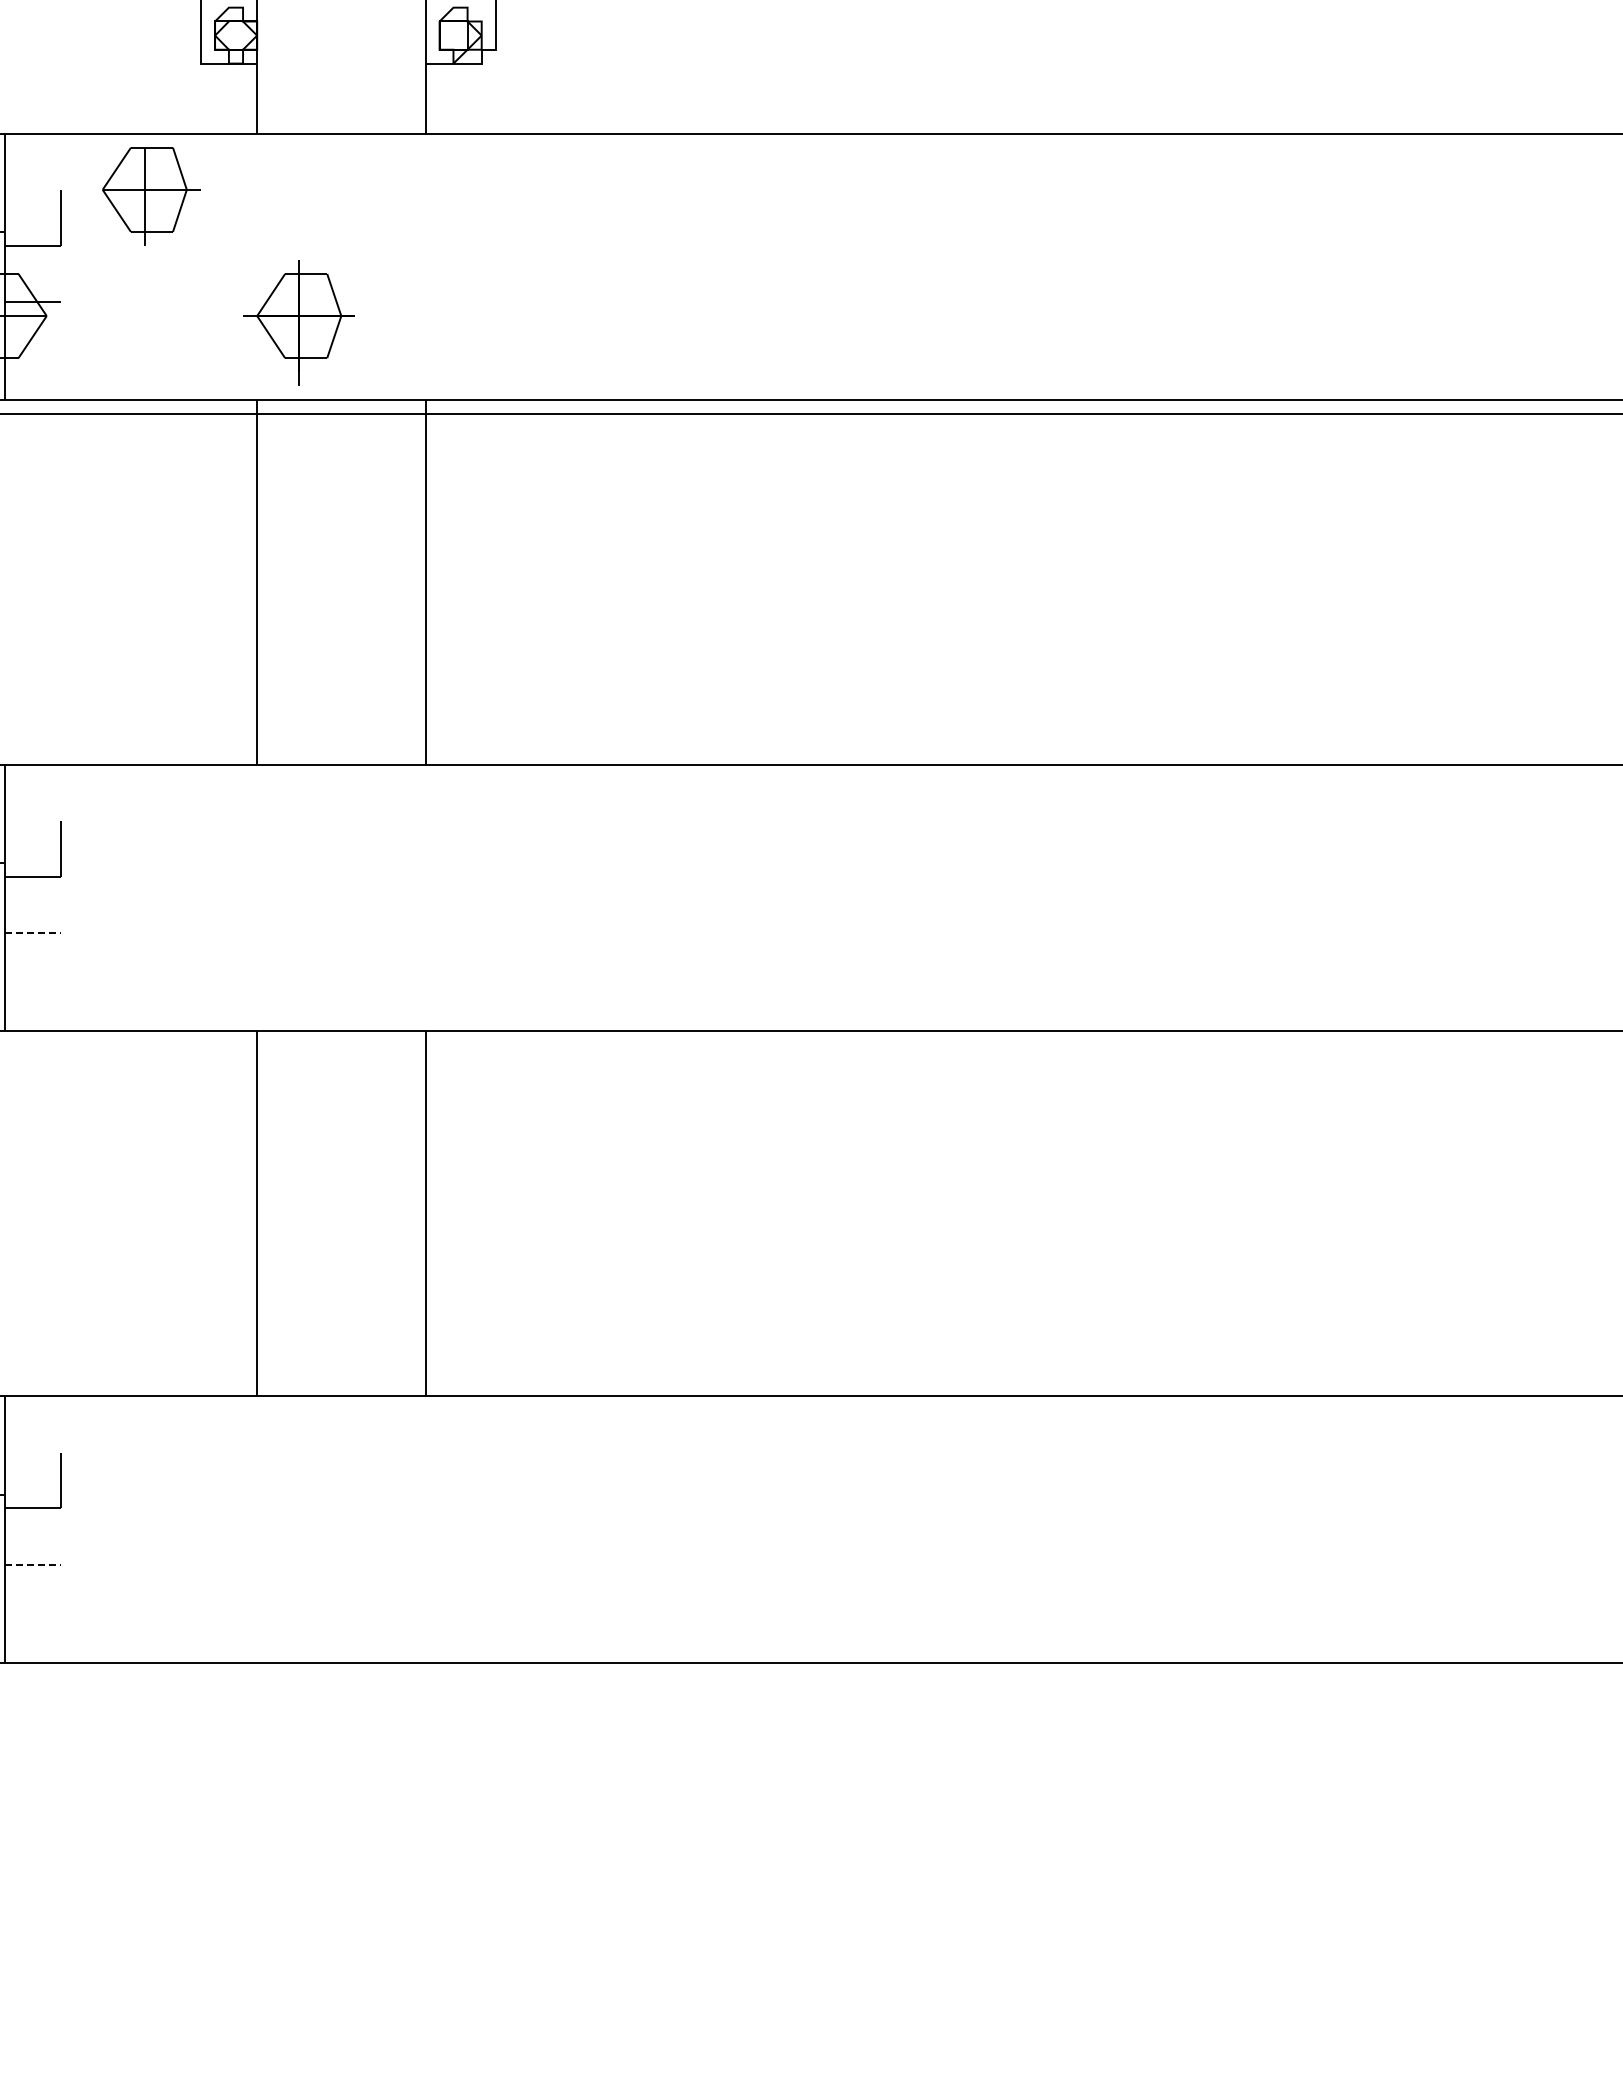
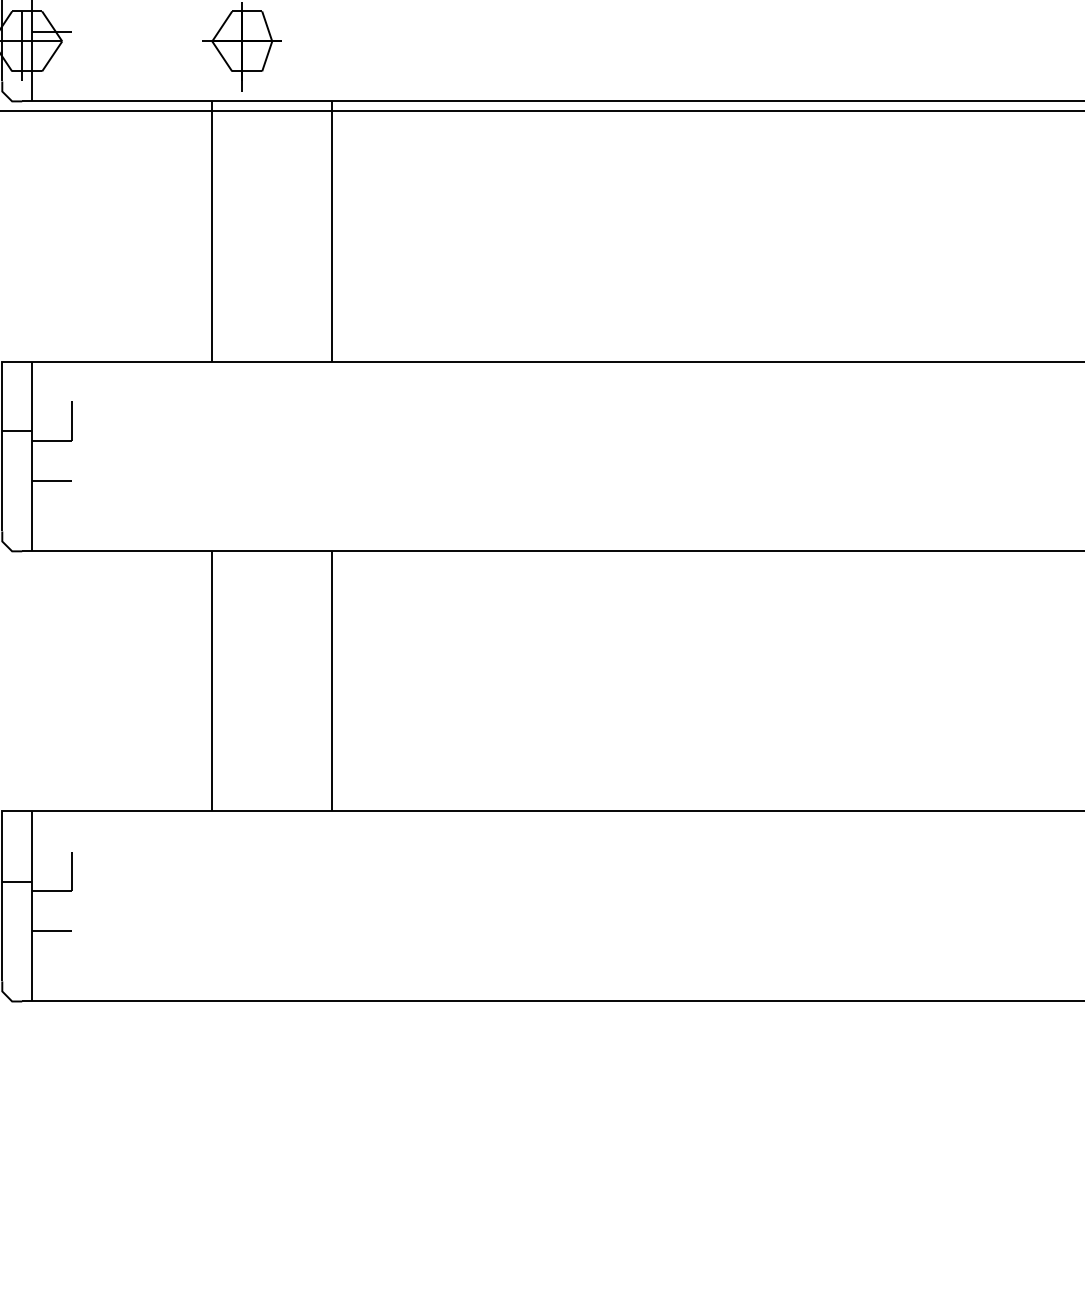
line: (32, 933) -> (52, 481), dashed -> solid
line: (32, 1564) -> (52, 931), dashed -> solid

